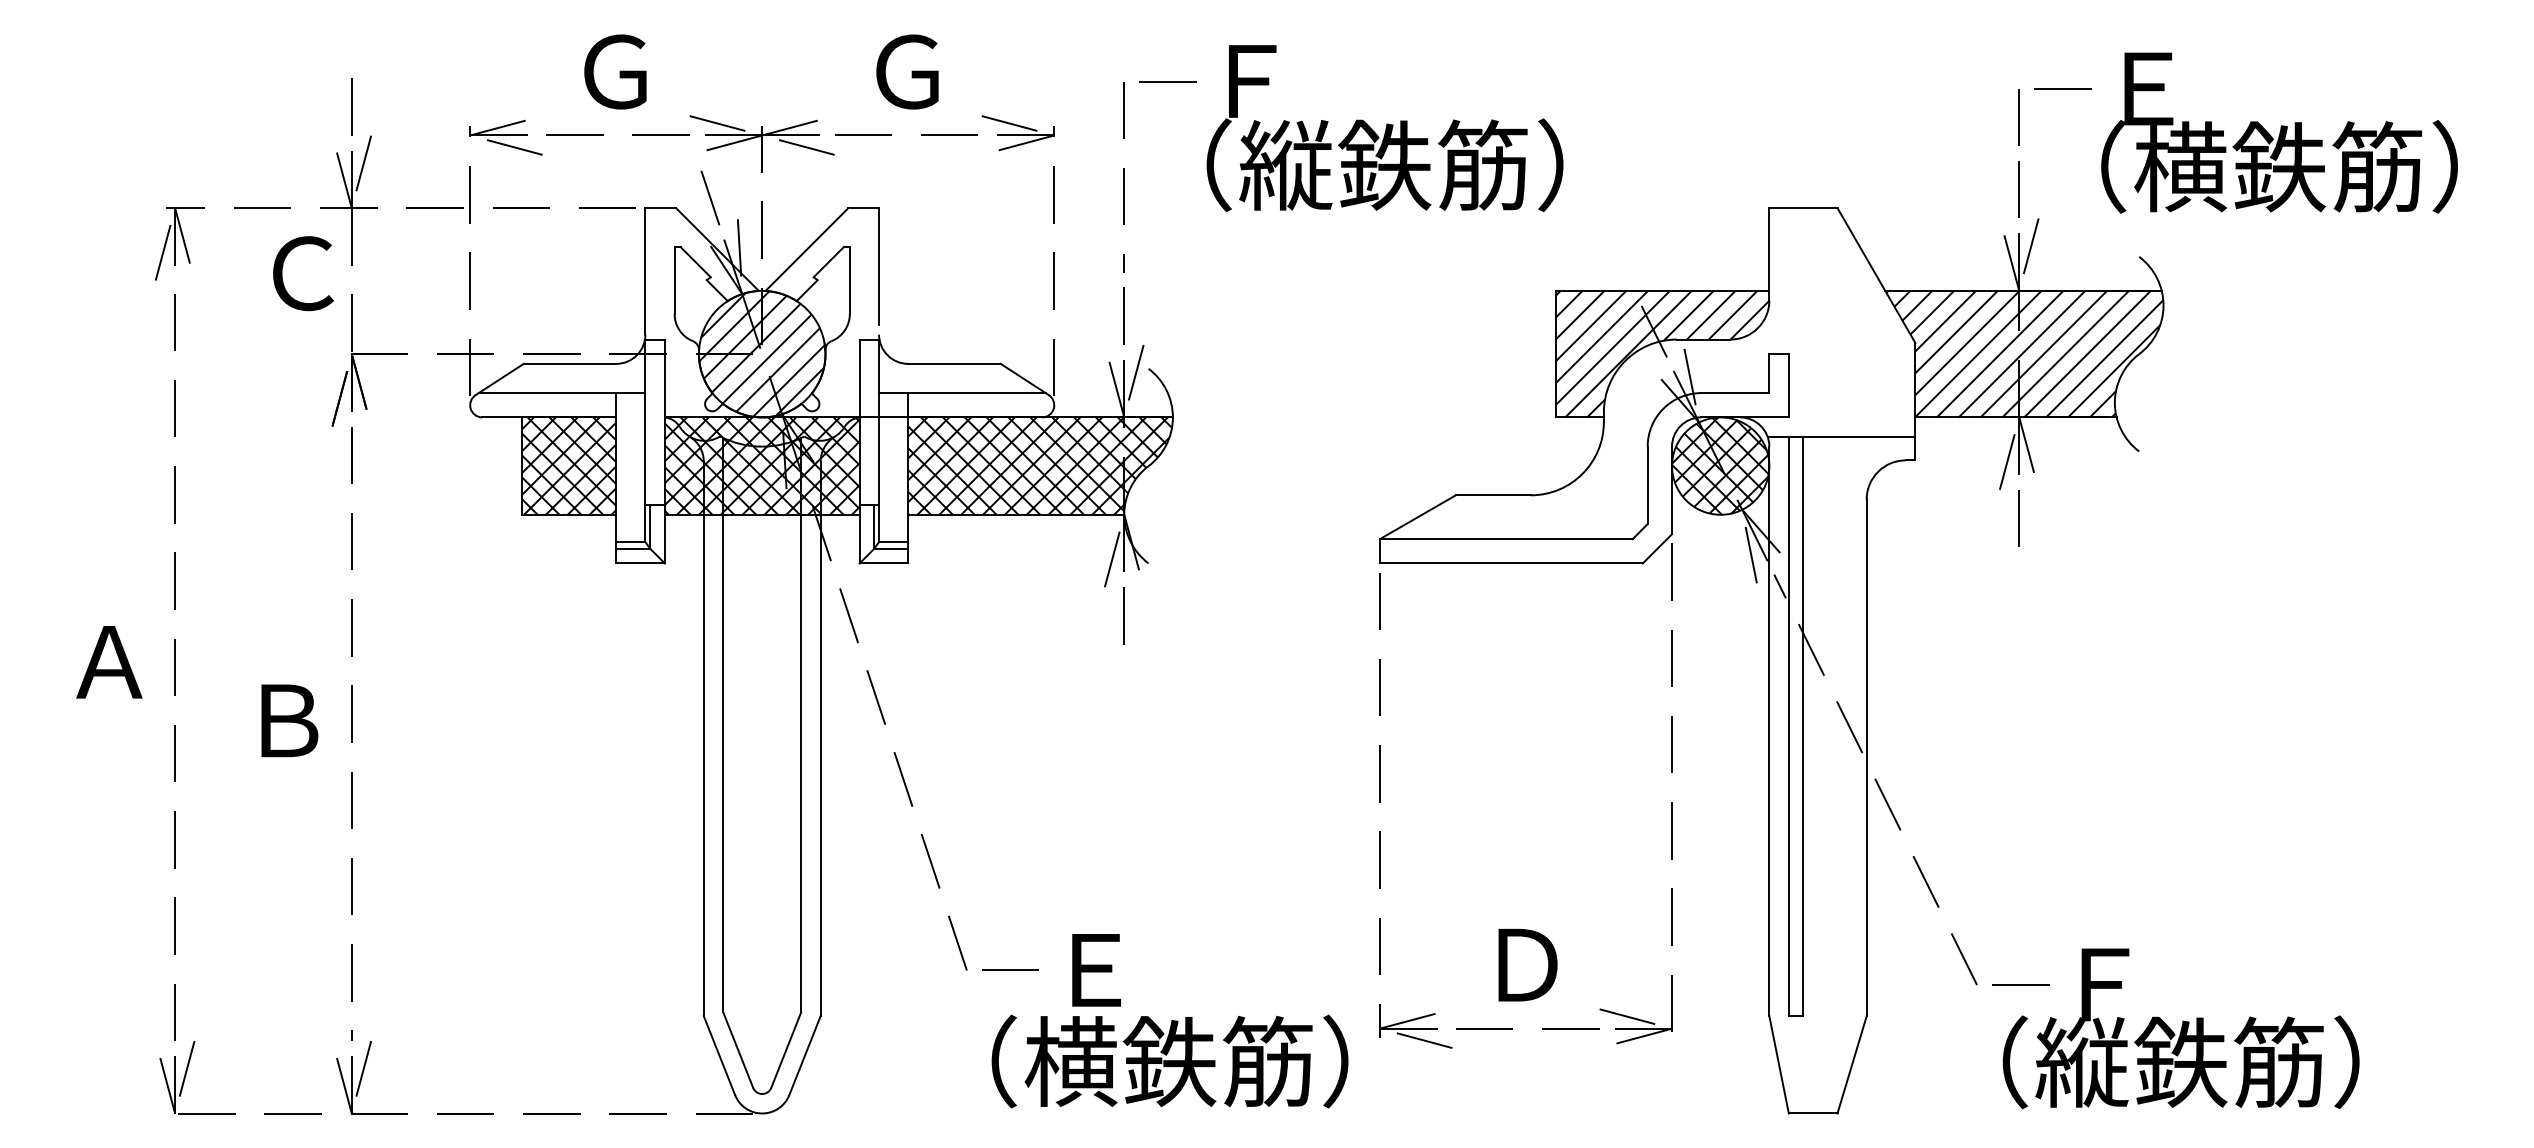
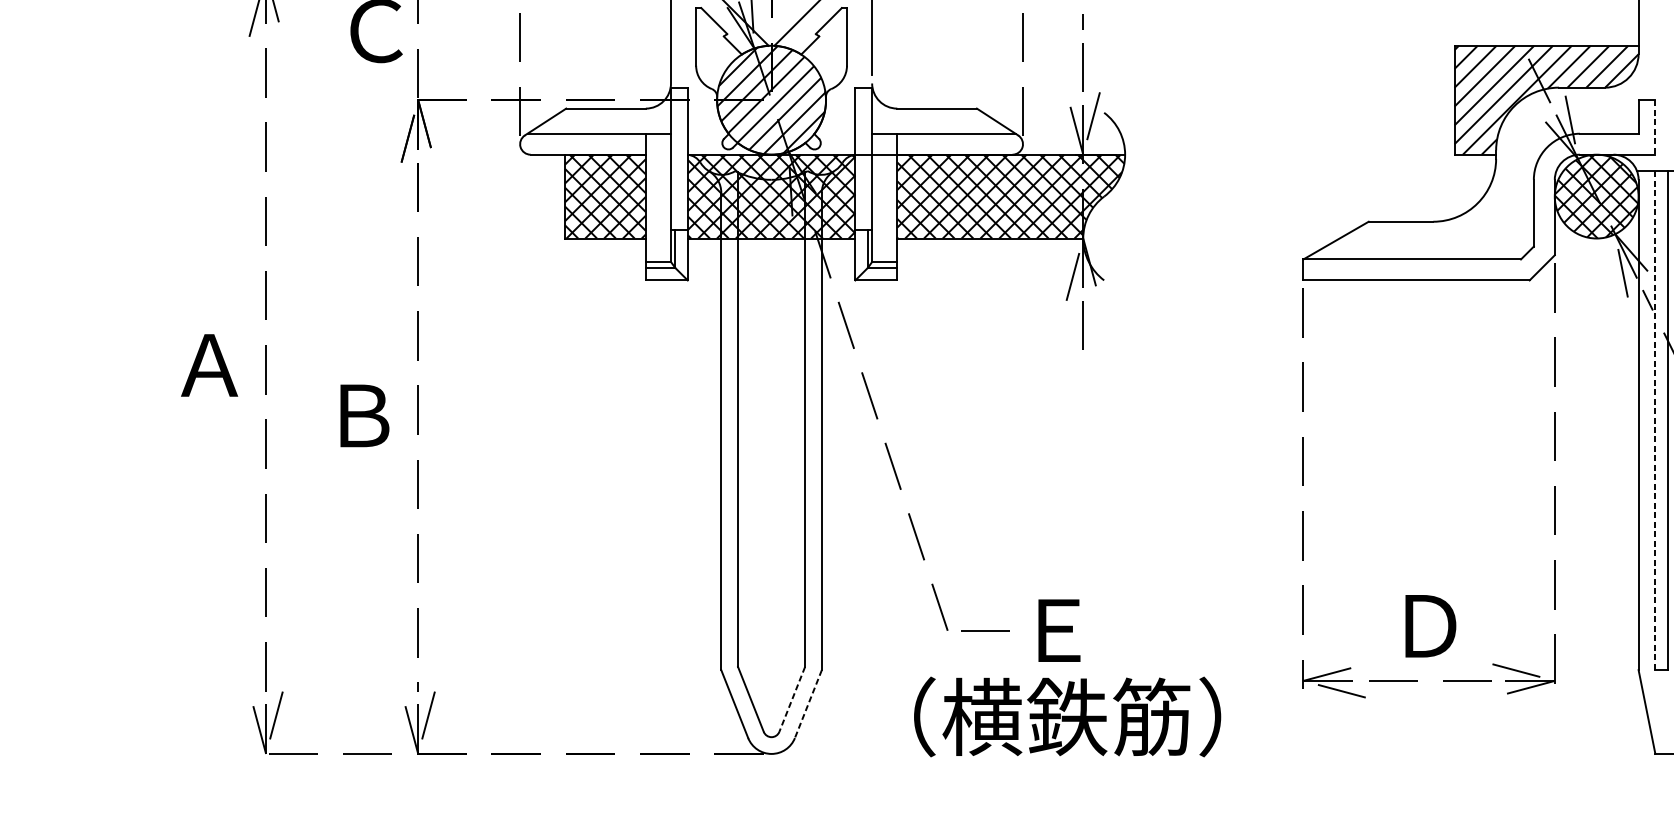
line: (1788, 385) -> (1655, 127), solid -> dashed
line: (1788, 726) -> (1655, 420), solid -> dashed
line: (786, 1050) -> (792, 699), solid -> dashed
line: (804, 1056) -> (807, 704), solid -> dashed
text: (1169, 1061) -> (1067, 716), moved

